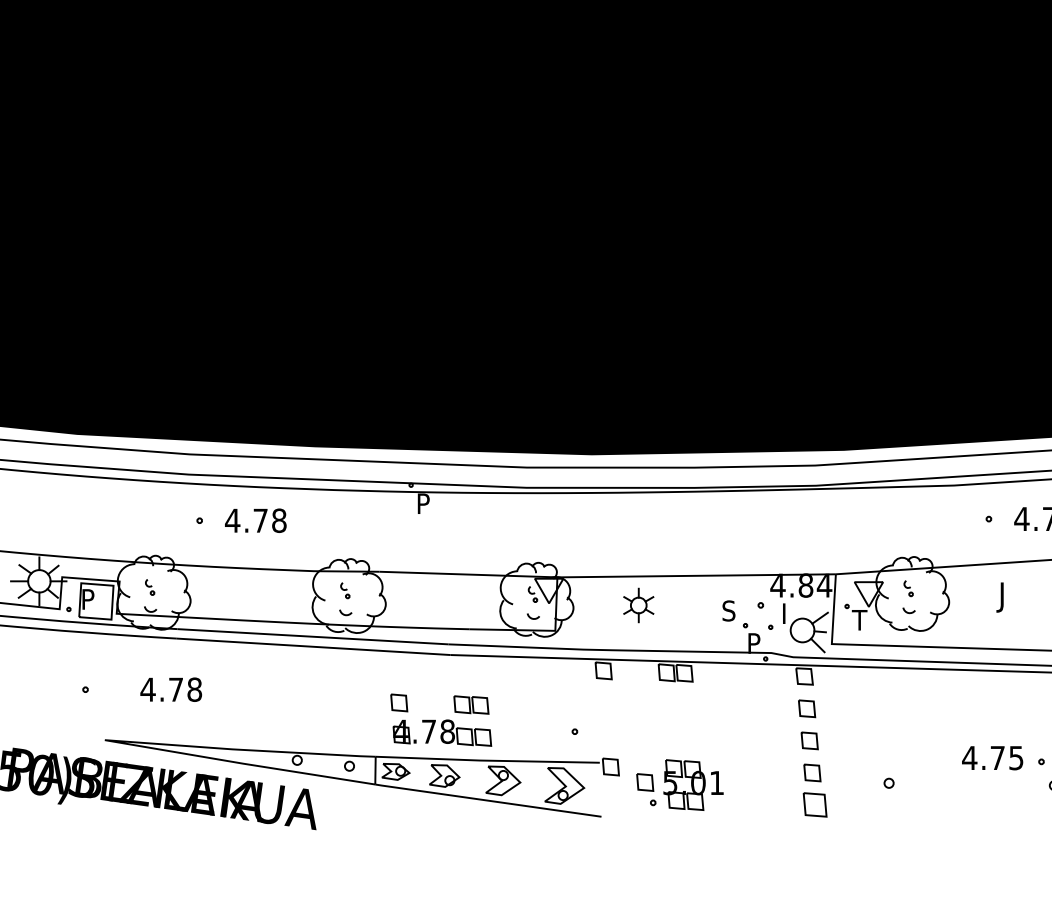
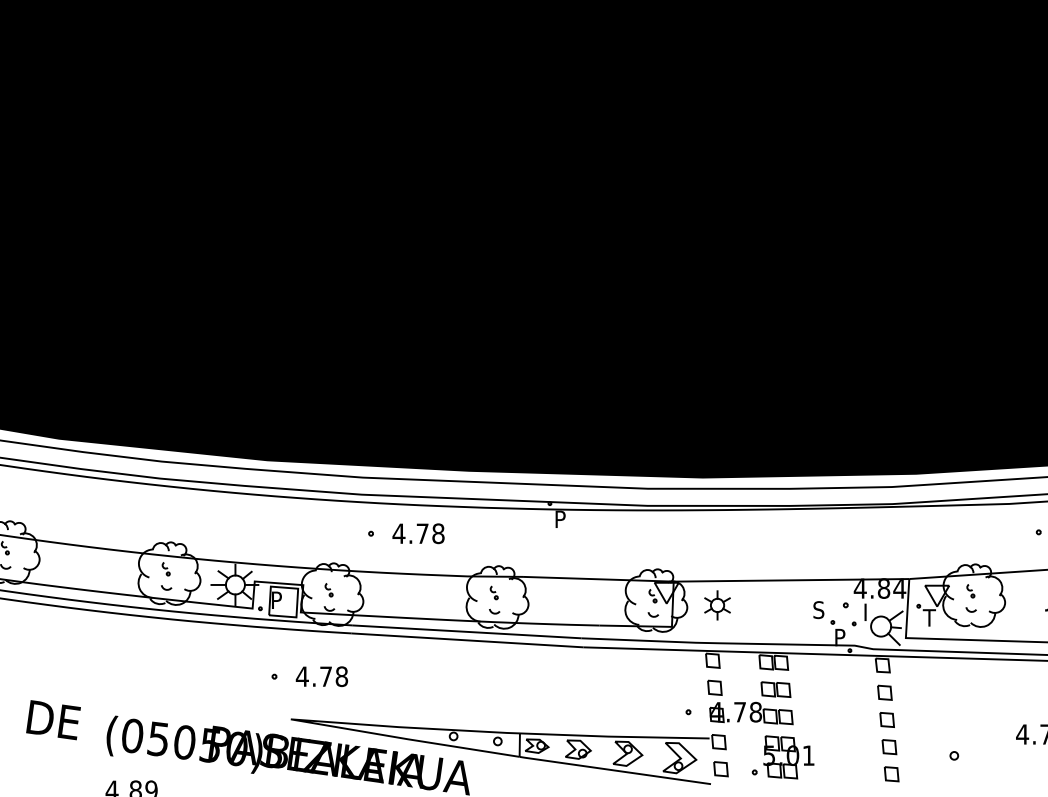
part: (638, 605) -> (717, 605), moved
text: (170, 689) -> (321, 676), moved
part: (441, 720) -> (750, 702), moved
part: (644, 782) -> (720, 769), moved
part: (814, 805) -> (891, 774), size x0.71

